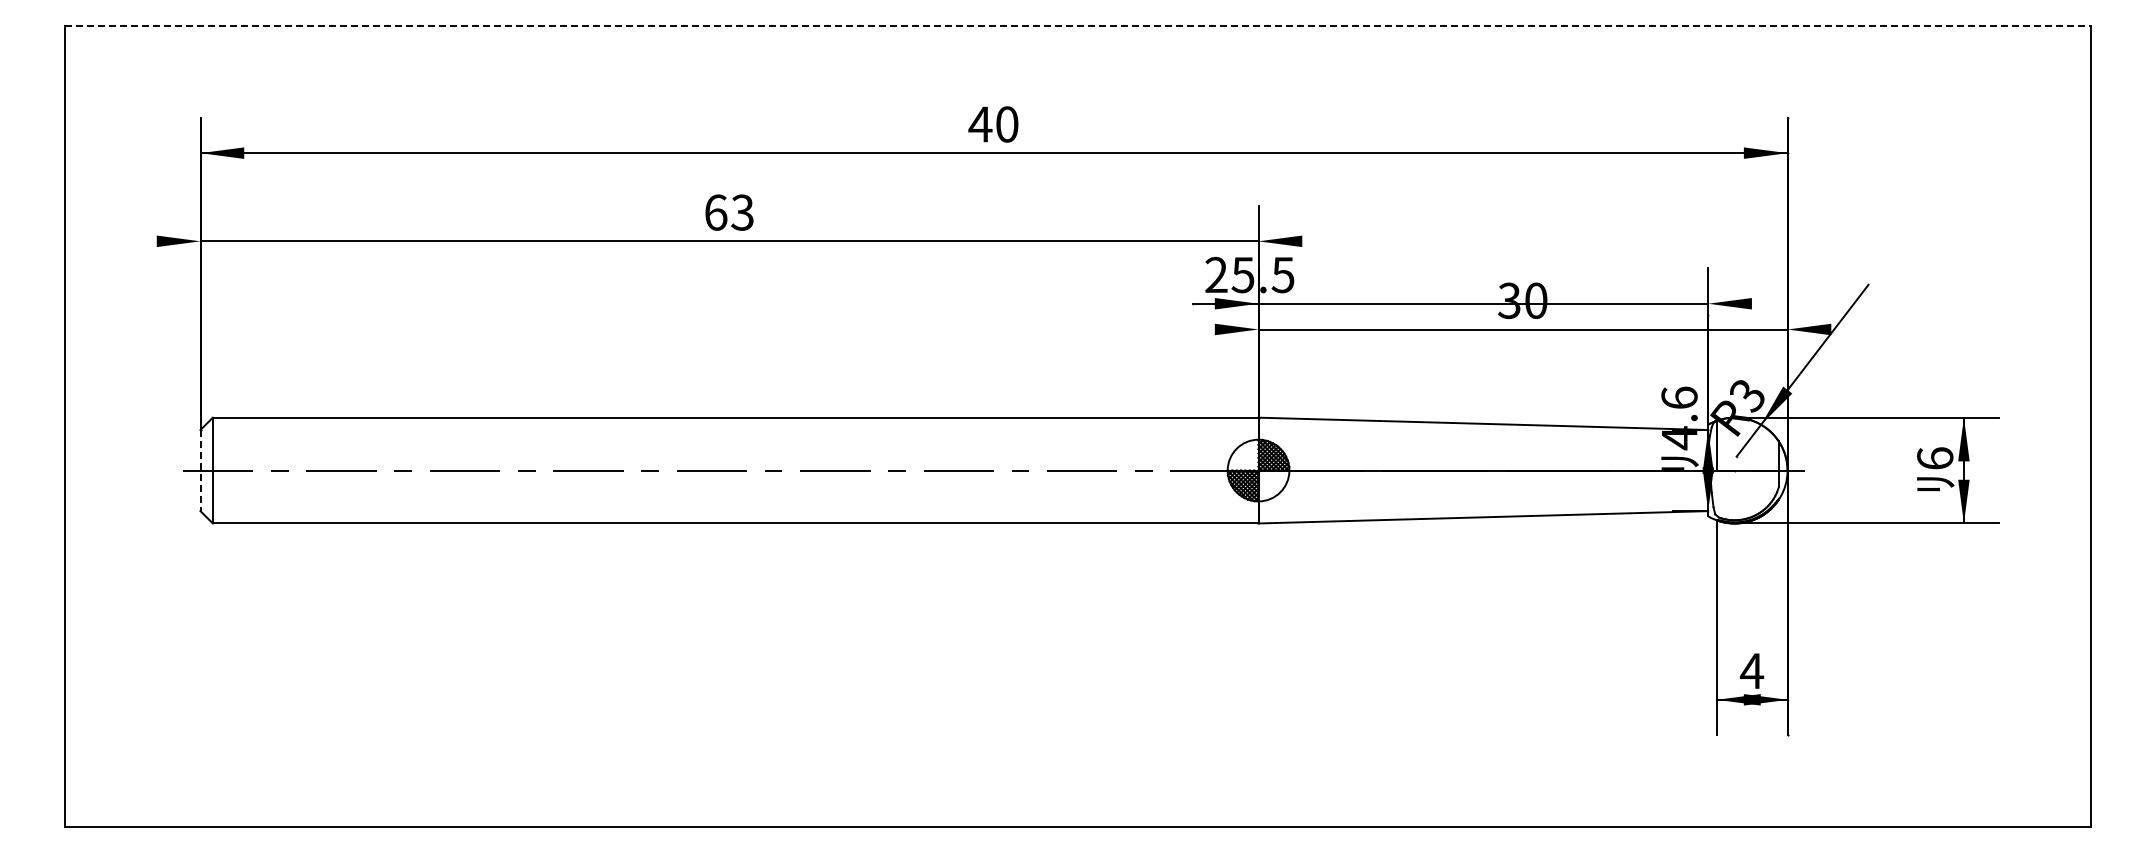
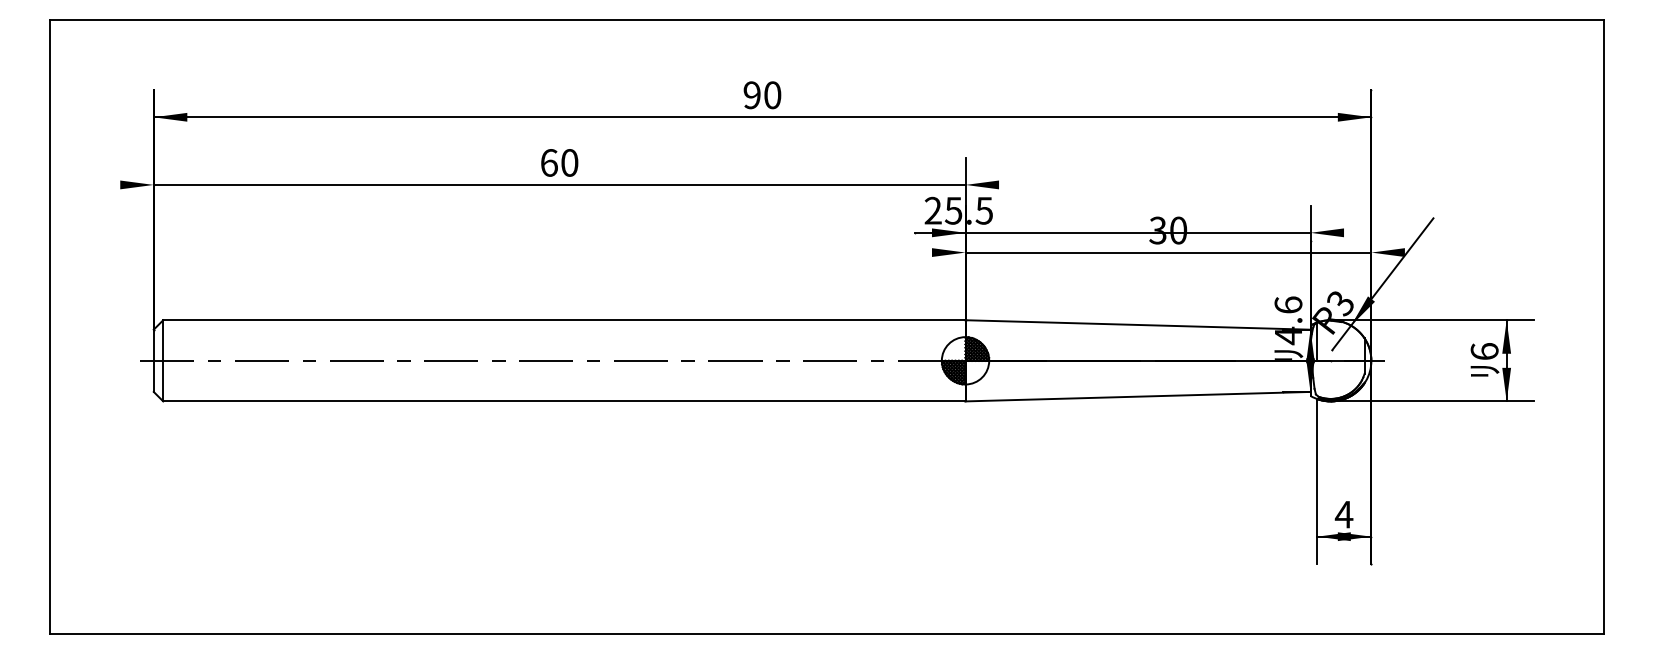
line: (1078, 25) -> (827, 19), dashed -> solid
text: (980, 124) -> (752, 95), 40 -> 90
text: (742, 212) -> (569, 162), 63 -> 60
line: (200, 470) -> (153, 360), dashed -> solid

